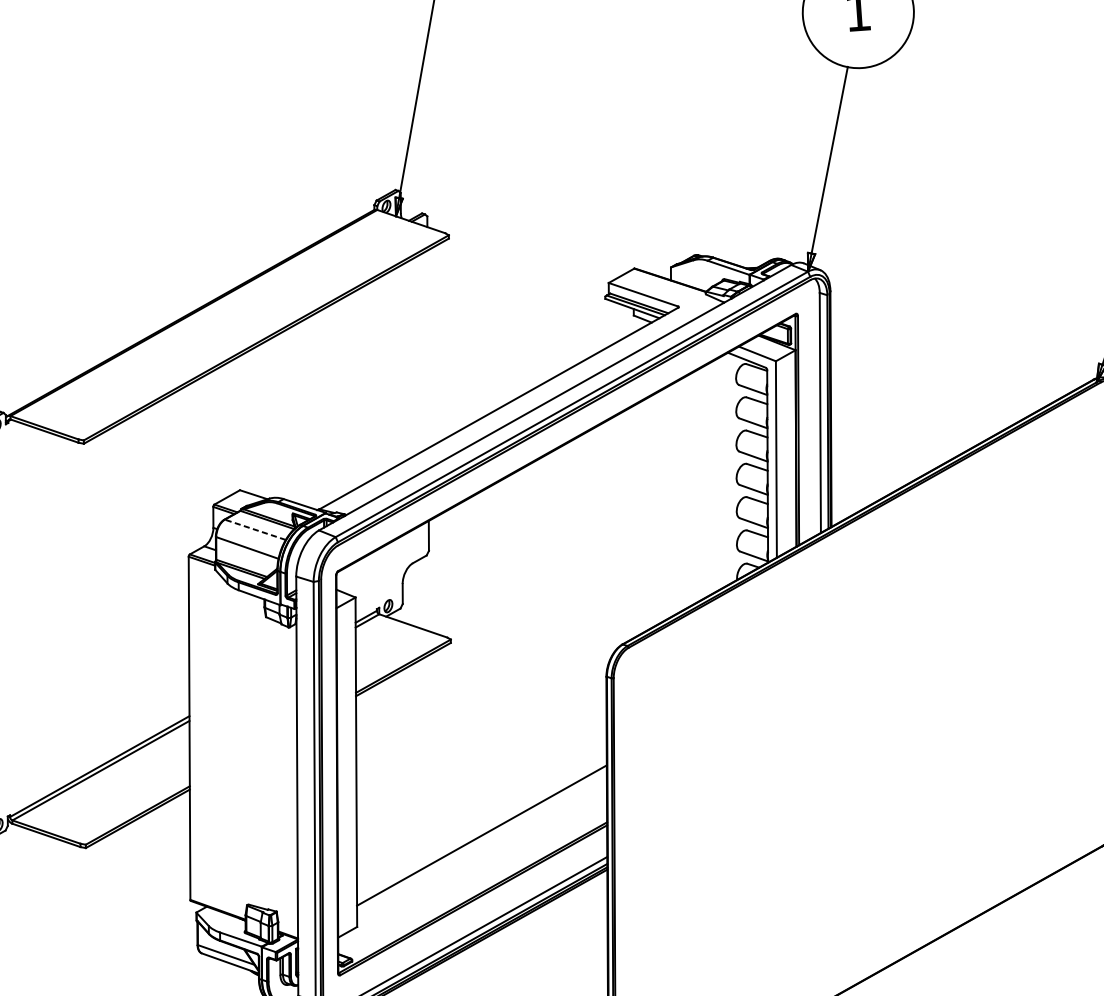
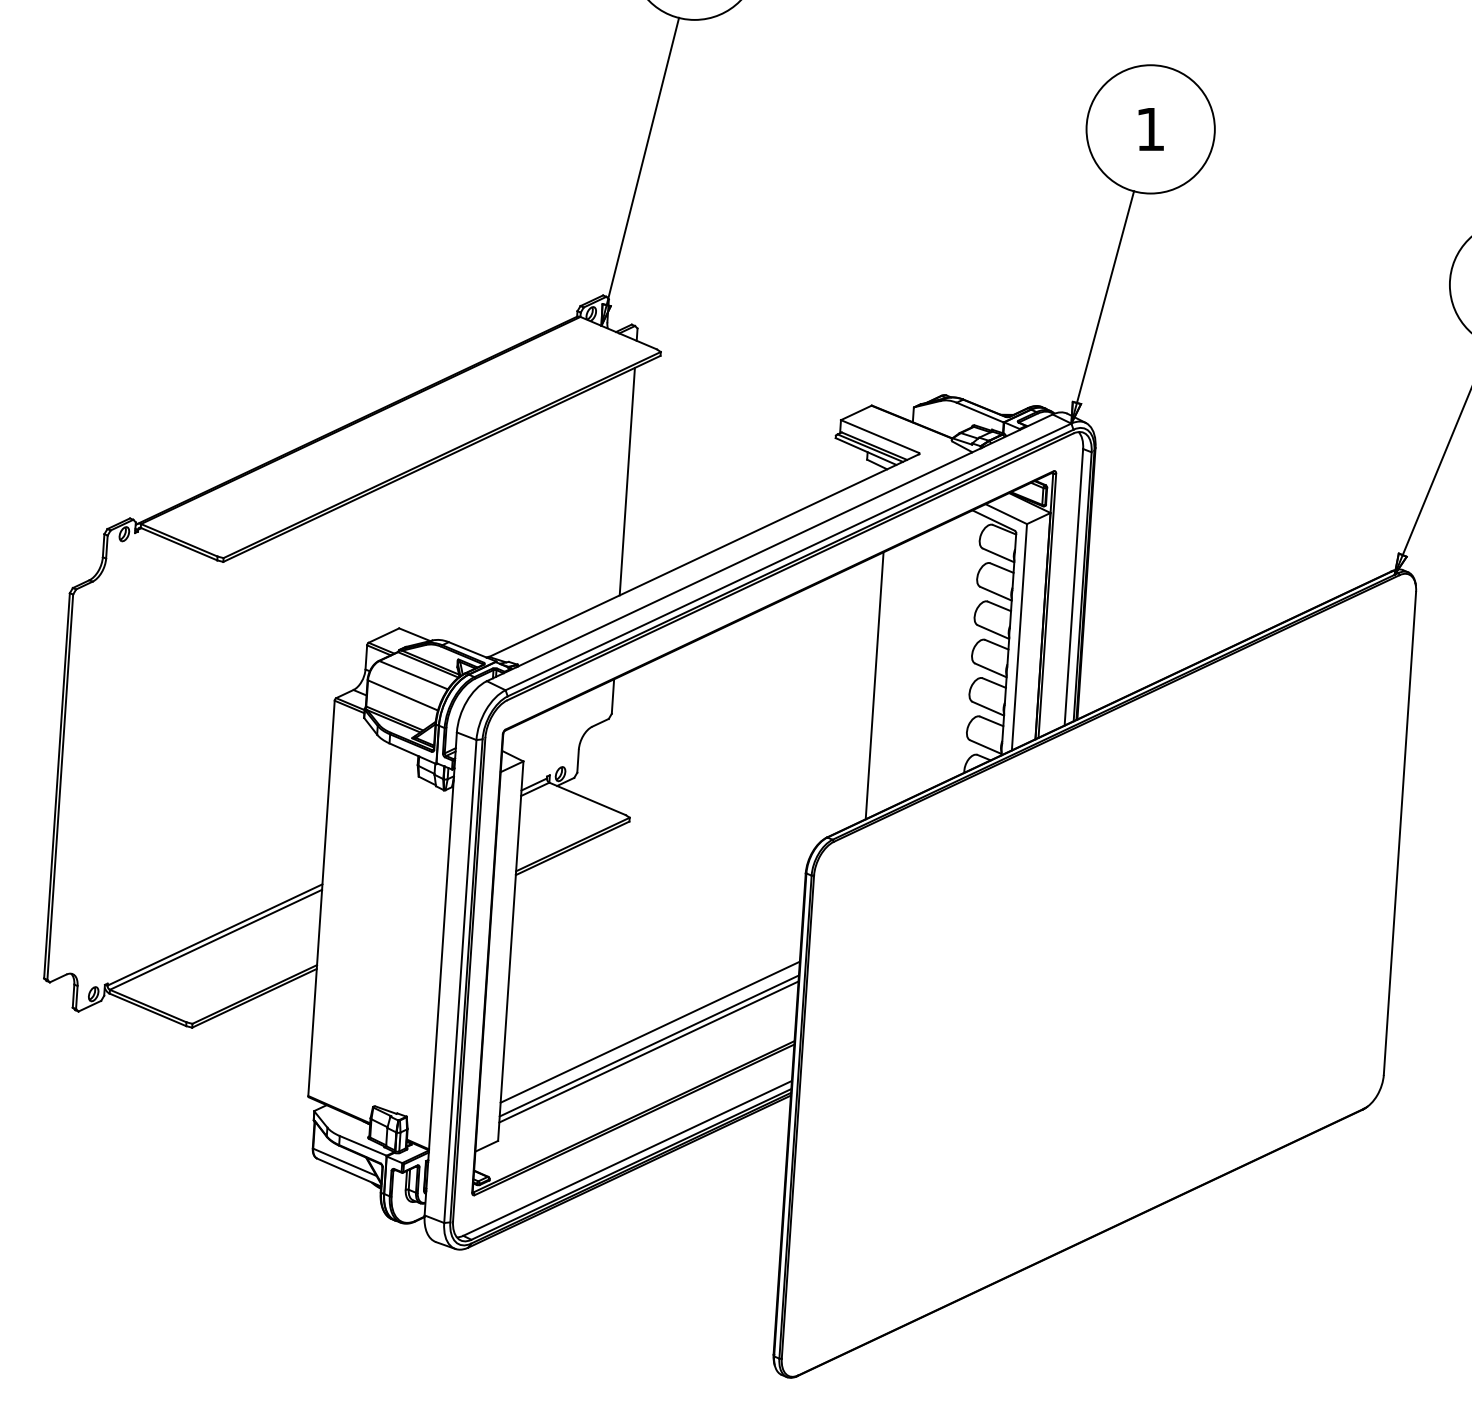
line: (427, 349) -> (626, 481), added
line: (654, 510) -> (874, 685), added
line: (255, 530) -> (413, 675), dashed -> solid
line: (481, 823) -> (649, 1031), added
line: (481, 840) -> (648, 1051), added

